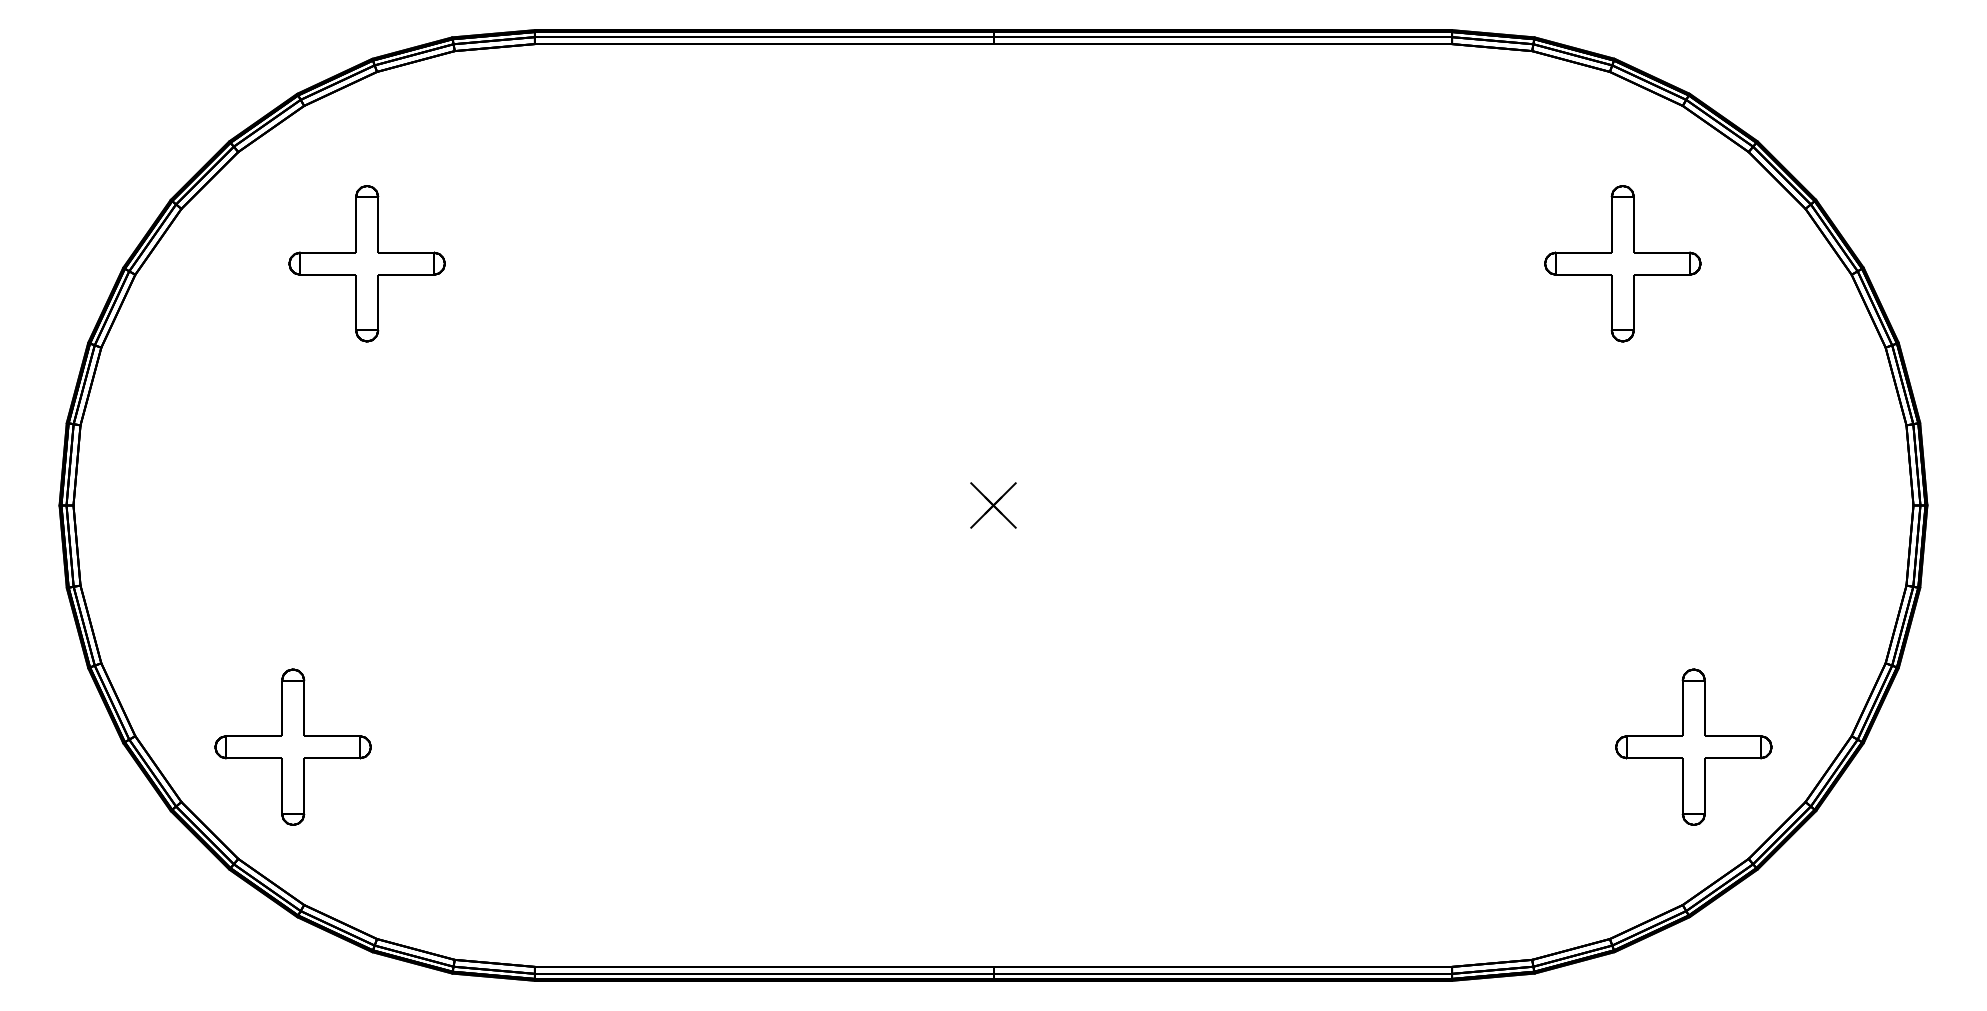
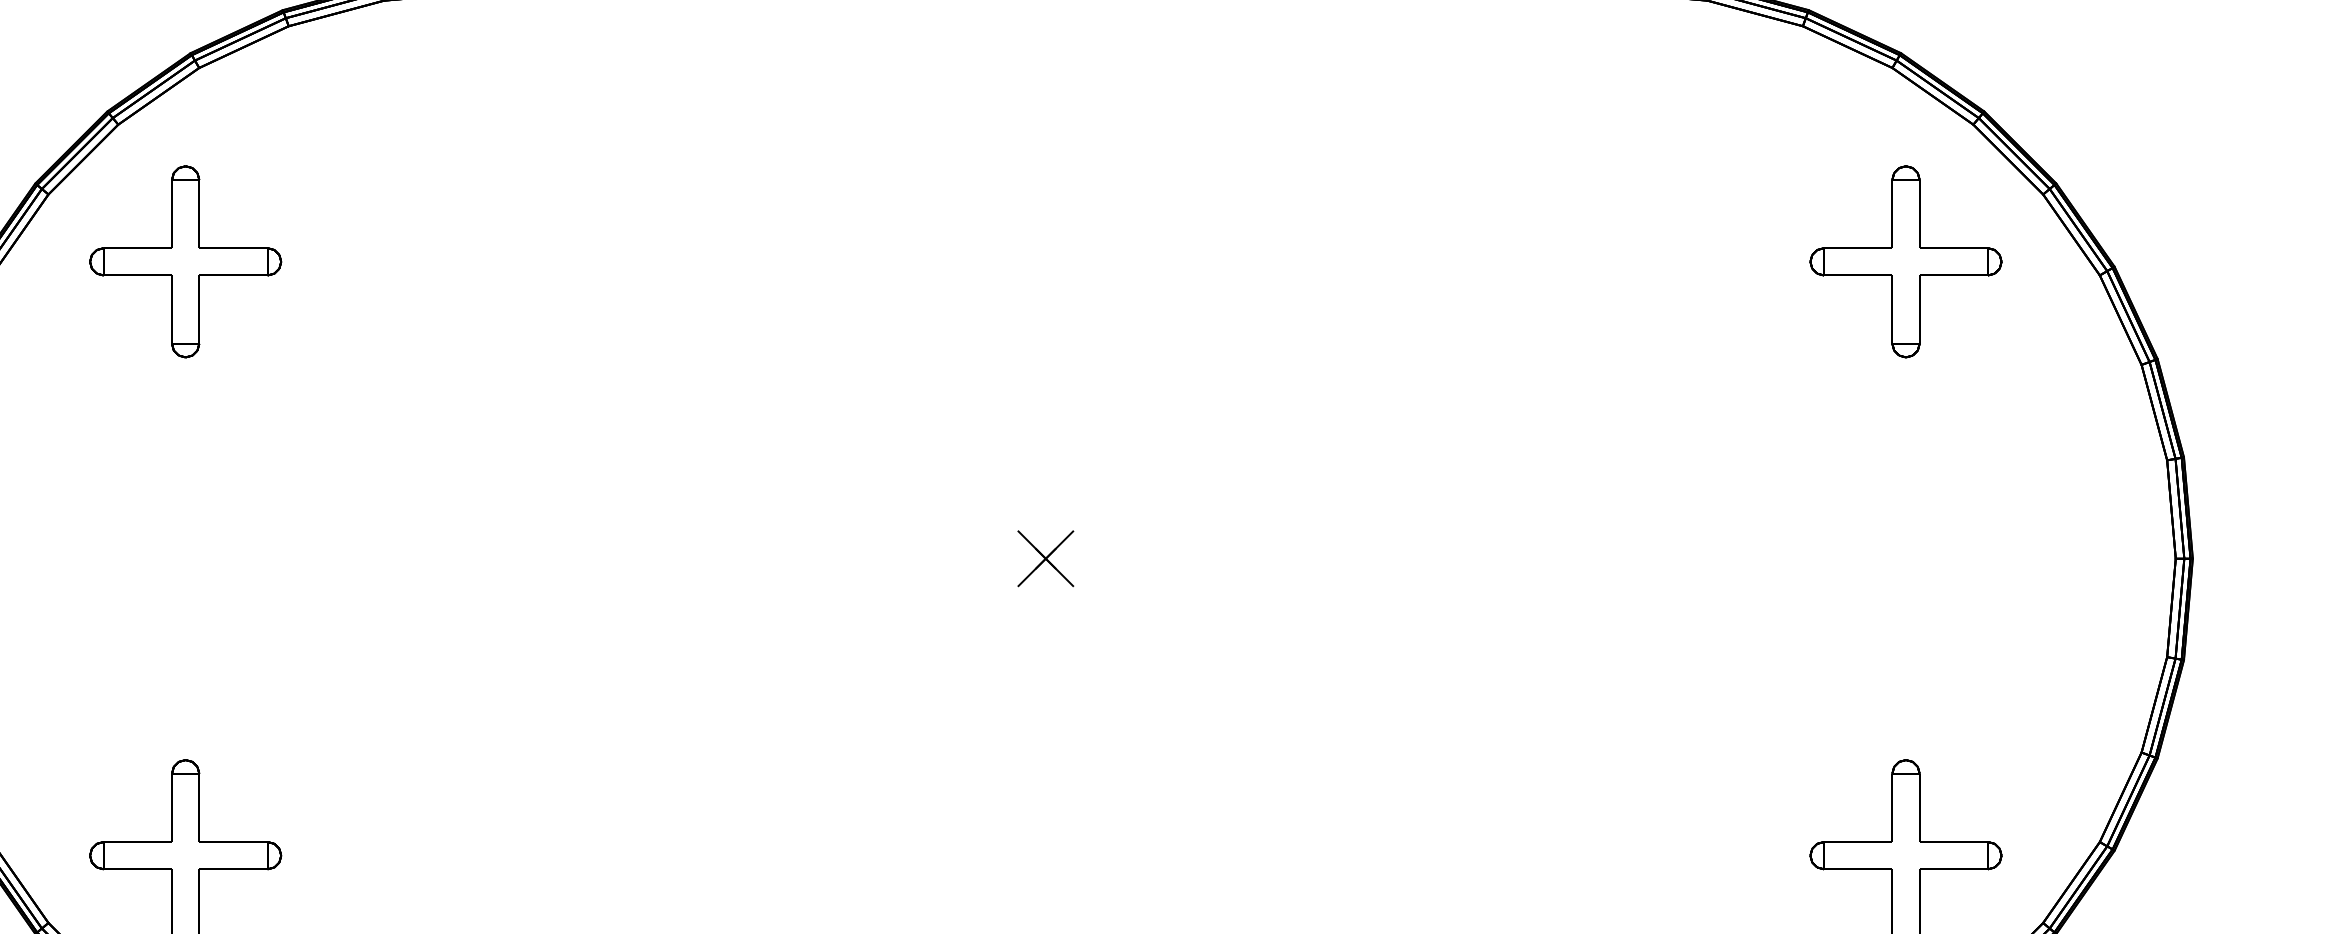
part: (366, 263) -> (184, 261), moved
part: (1622, 263) -> (1905, 261), moved

